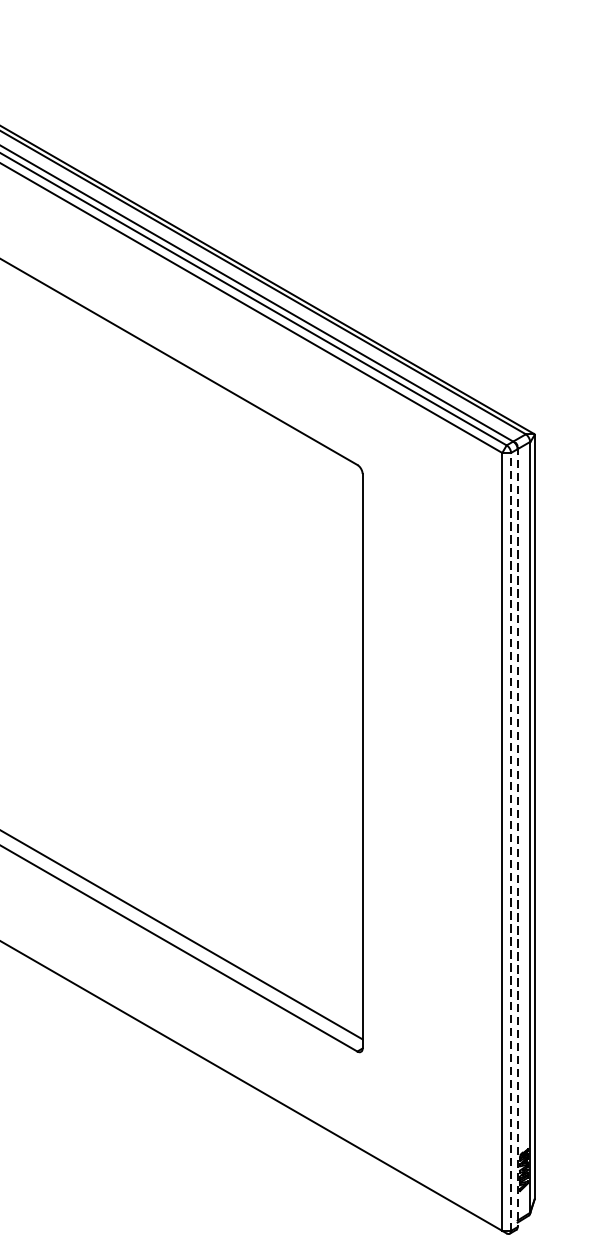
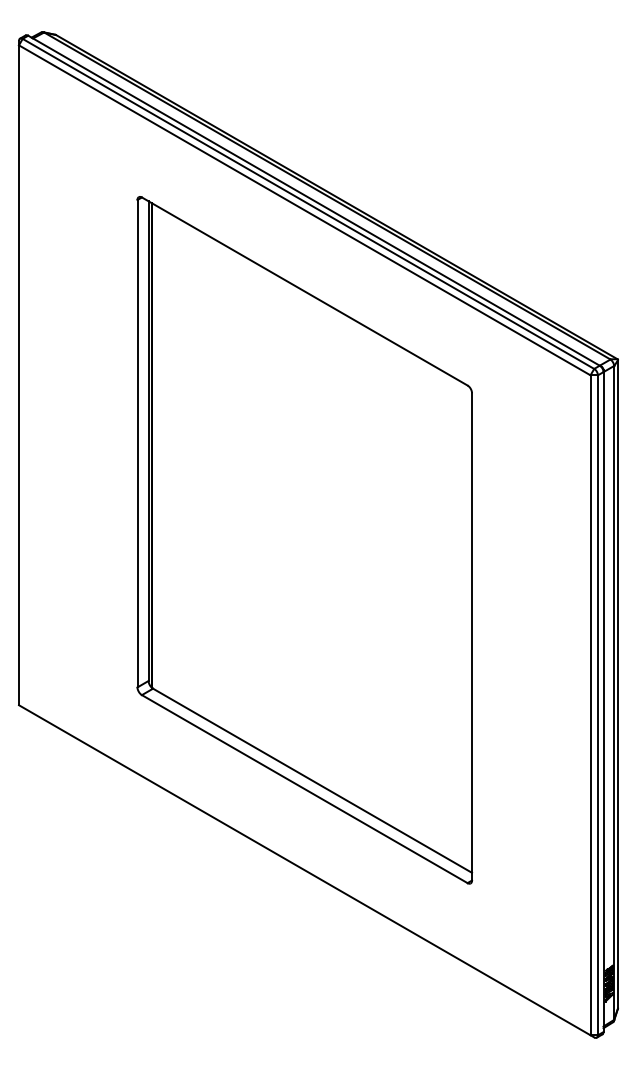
line: (517, 837) -> (603, 701), dashed -> solid
line: (510, 842) -> (597, 705), dashed -> solid

